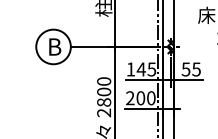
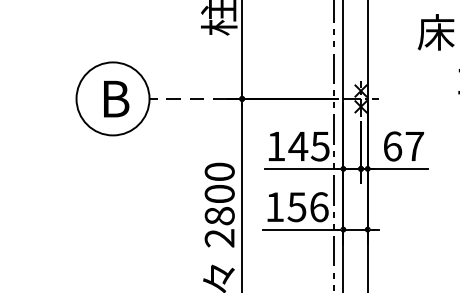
line: (88, 46) -> (186, 97), solid -> dashed
text: (190, 69) -> (401, 146), 55 -> 67
text: (140, 98) -> (296, 207), 200 -> 156

